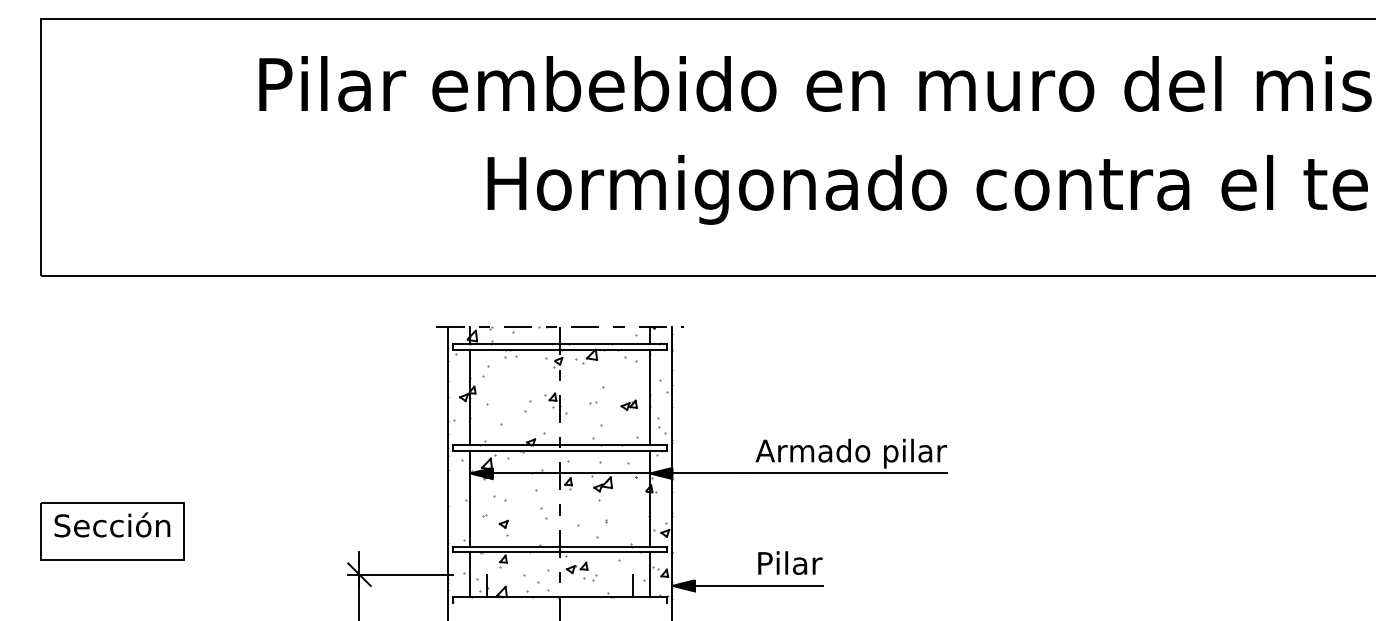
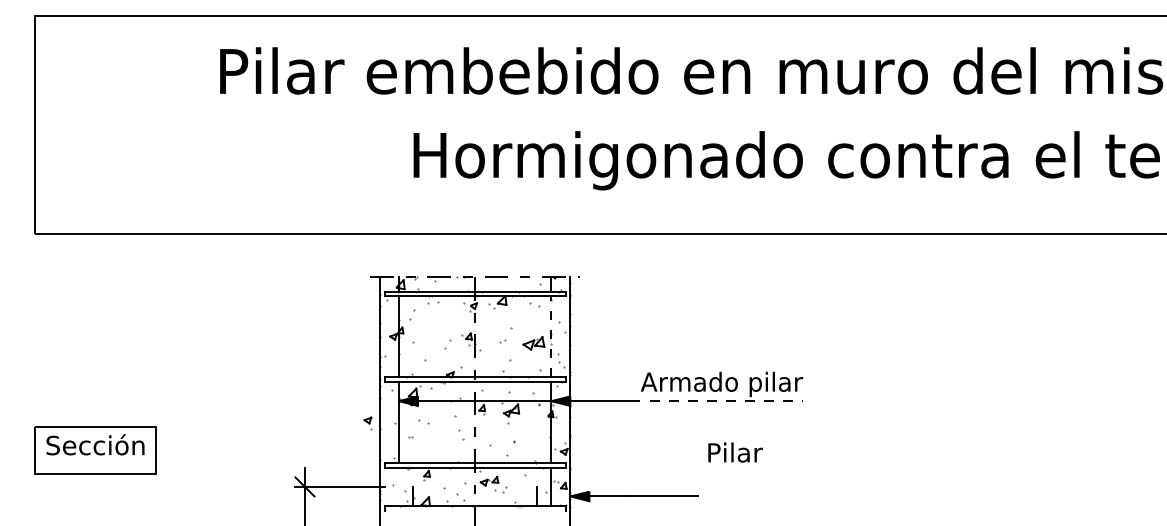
line: (650, 397) -> (551, 336), solid -> dashed
part: (628, 405) -> (533, 343), size x1.6
line: (845, 473) -> (717, 401), solid -> dashed
part: (503, 527) -> (367, 423), moved
text: (790, 562) -> (735, 452), moved
line: (470, 574) -> (399, 486), removed

